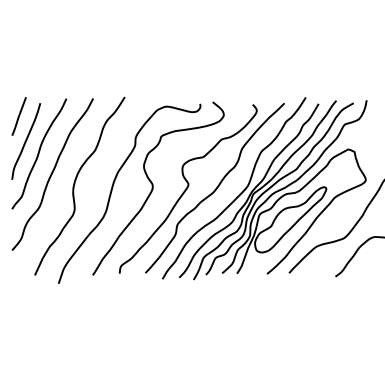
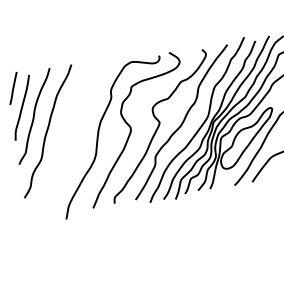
curve: (75, 184) -> (67, 136), removed

